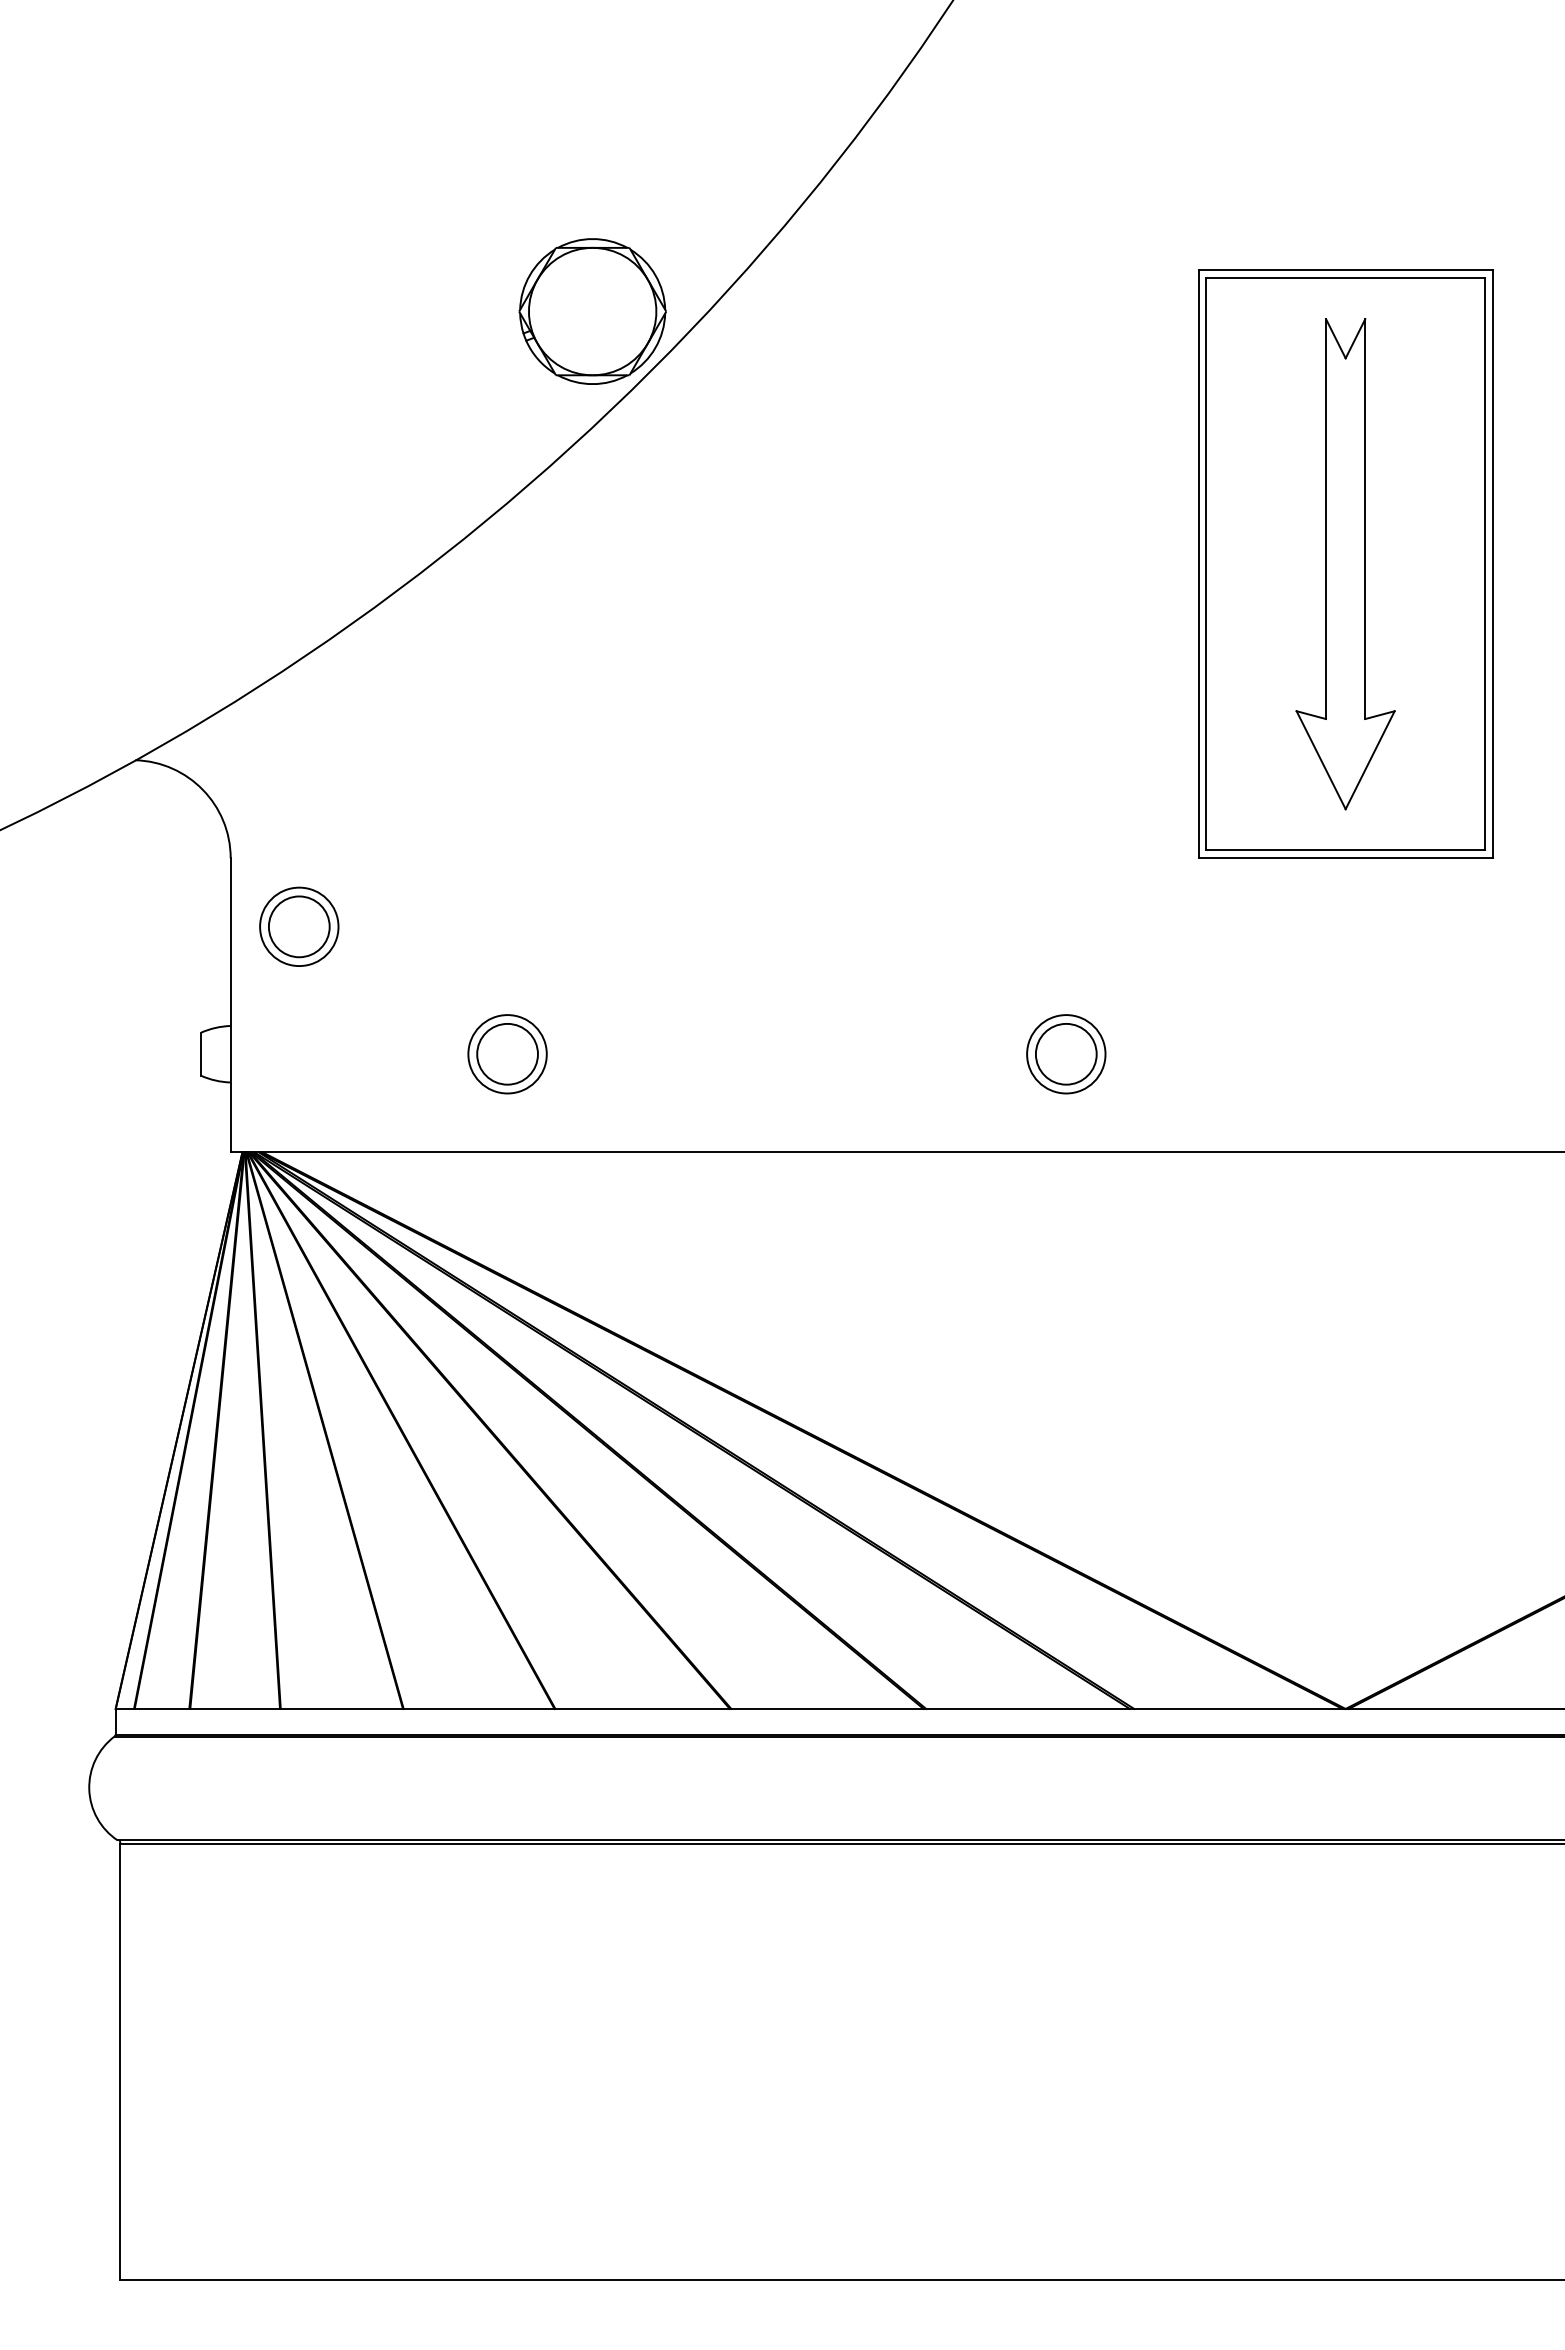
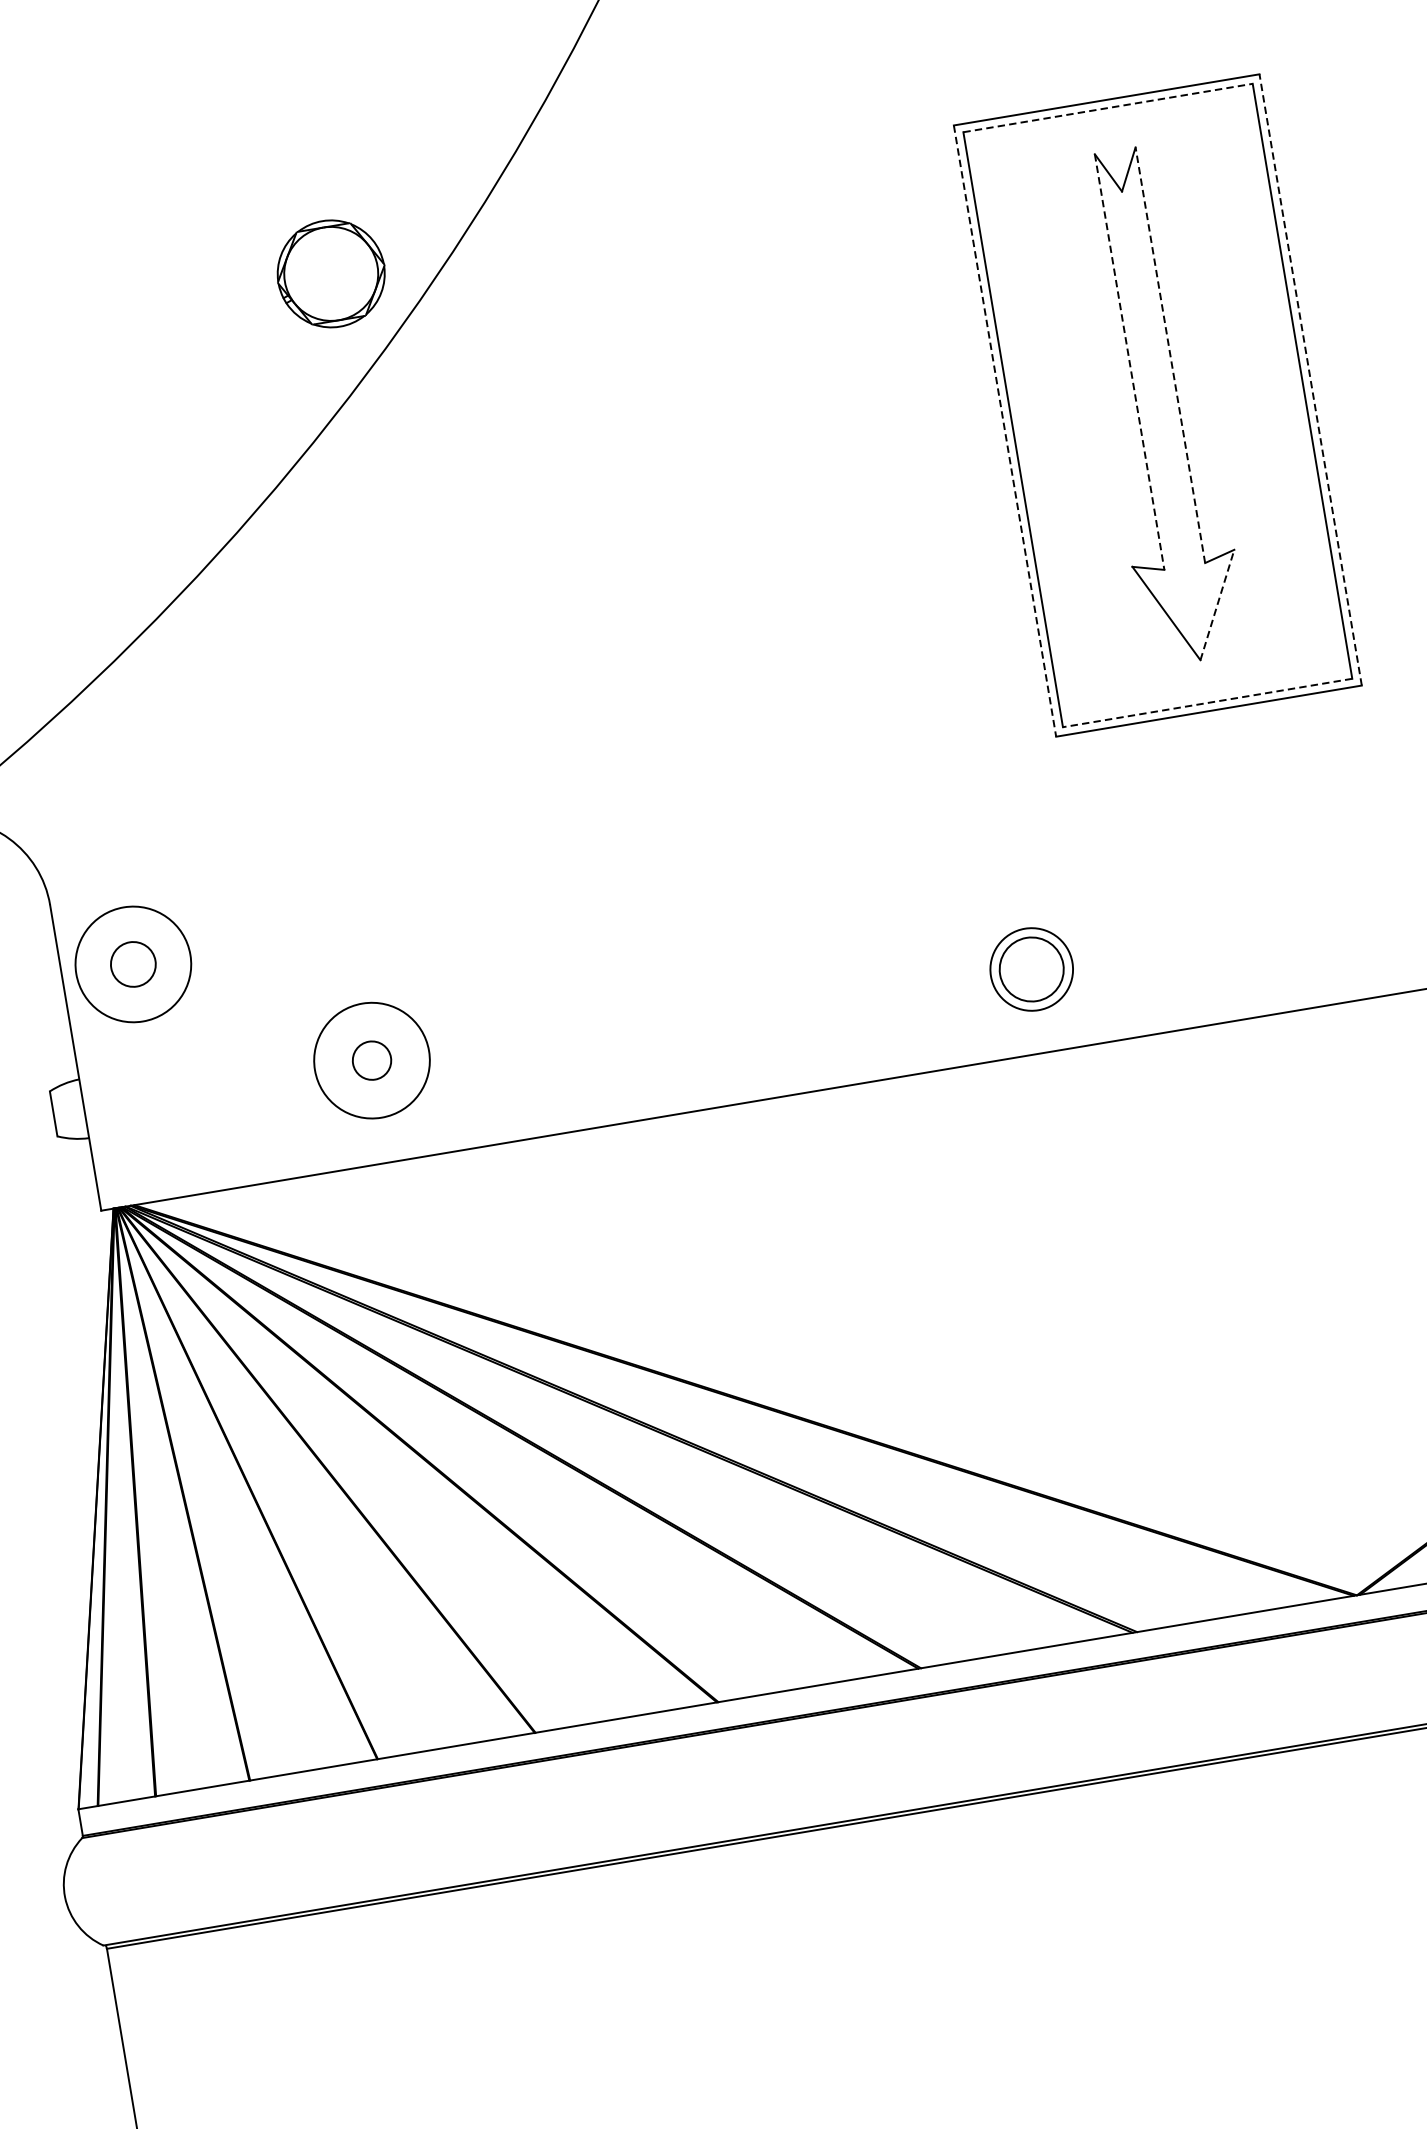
line: (1346, 277) -> (1108, 107), solid -> dashed
part: (592, 311) -> (331, 273), size x0.7
line: (1326, 519) -> (1130, 362), solid -> dashed
line: (1365, 519) -> (1170, 355), solid -> dashed
line: (1492, 563) -> (1310, 379), solid -> dashed
line: (1198, 564) -> (1004, 431), solid -> dashed
line: (1370, 760) -> (1217, 605), solid -> dashed
line: (1345, 850) -> (1207, 703), solid -> dashed
circle: (298, 926) -> (132, 964), size x0.7
circle: (299, 926) -> (133, 964), size x1.4
circle: (507, 1053) -> (371, 1059), size x0.6
circle: (507, 1054) -> (371, 1060), size x1.4
part: (1066, 1054) -> (1031, 969), moved

